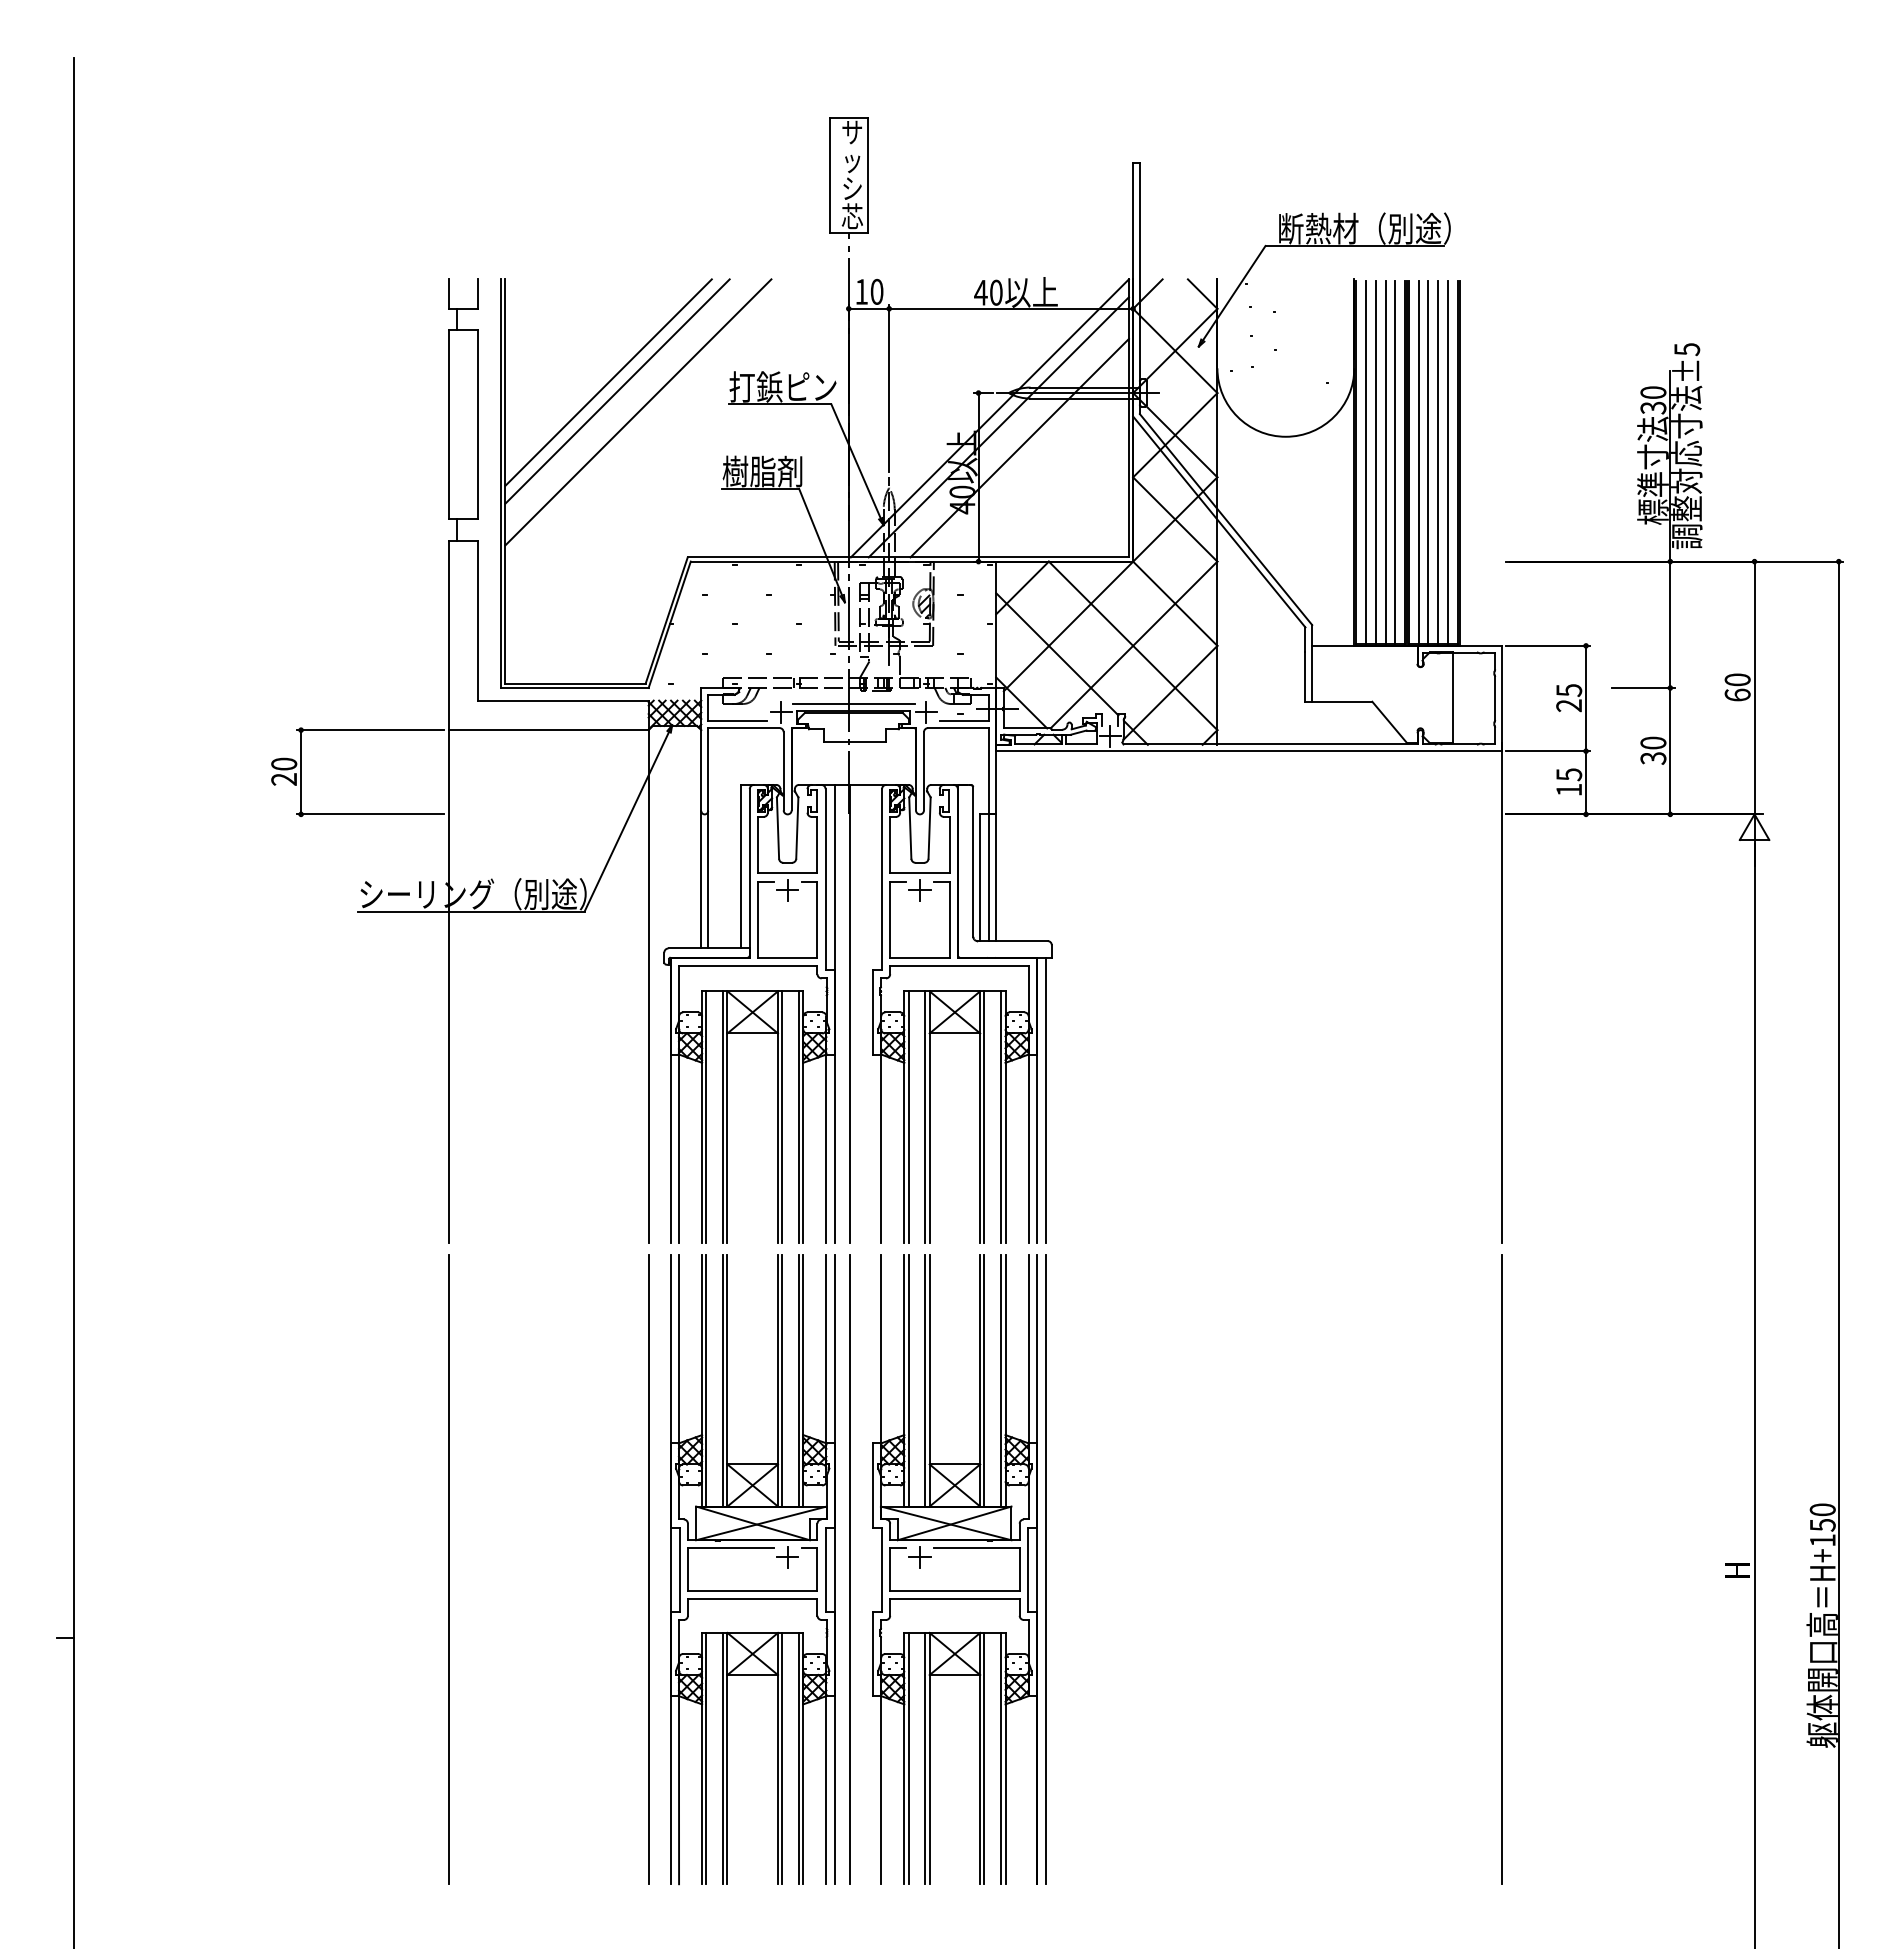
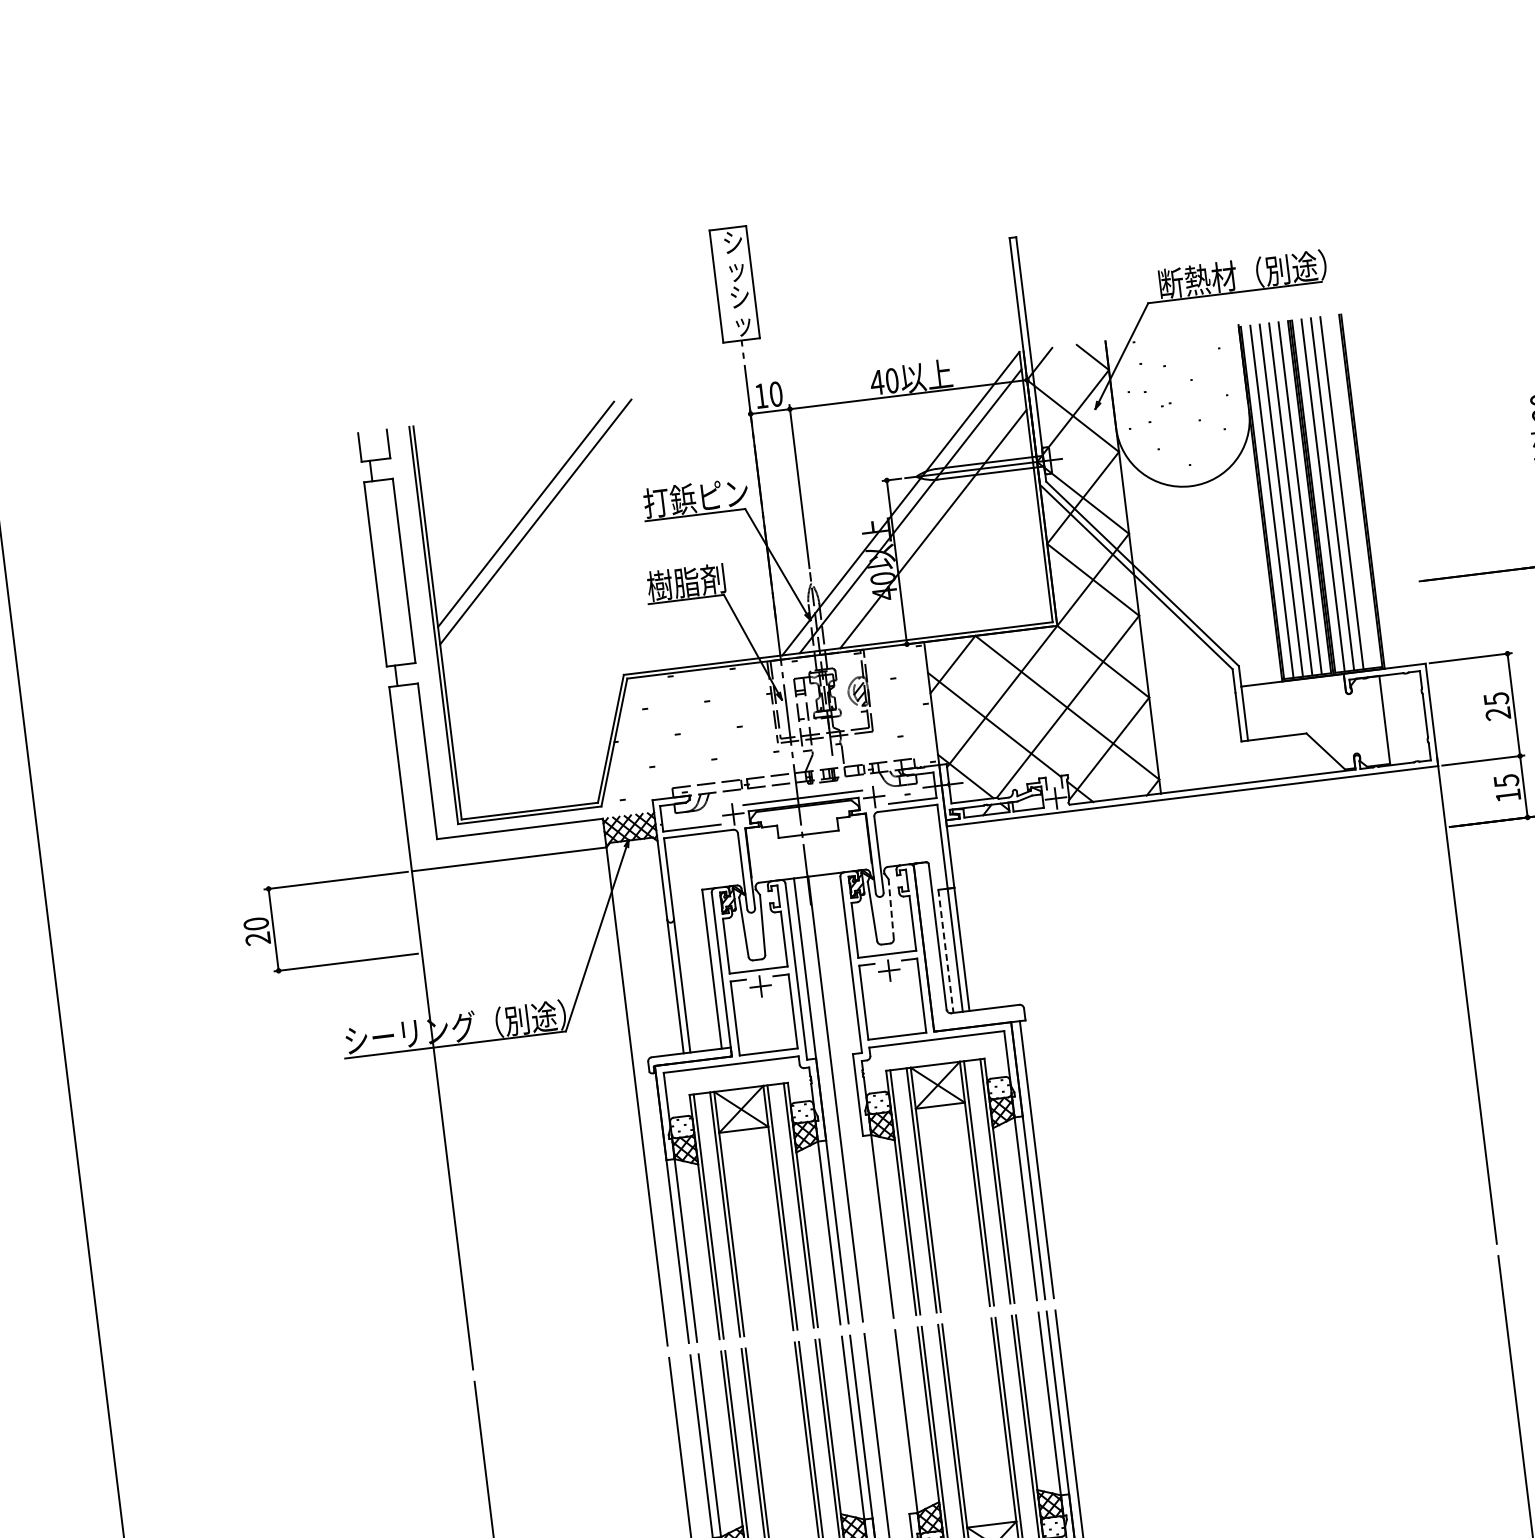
text: (852, 132) -> (733, 242), サ -> シ
text: (851, 216) -> (742, 323), 芯 -> ッ
line: (638, 412) -> (558, 539), removed
line: (1447, 462) -> (1350, 491), removed
line: (929, 828) -> (891, 909), solid -> dashed
line: (979, 878) -> (945, 952), solid -> dashed

